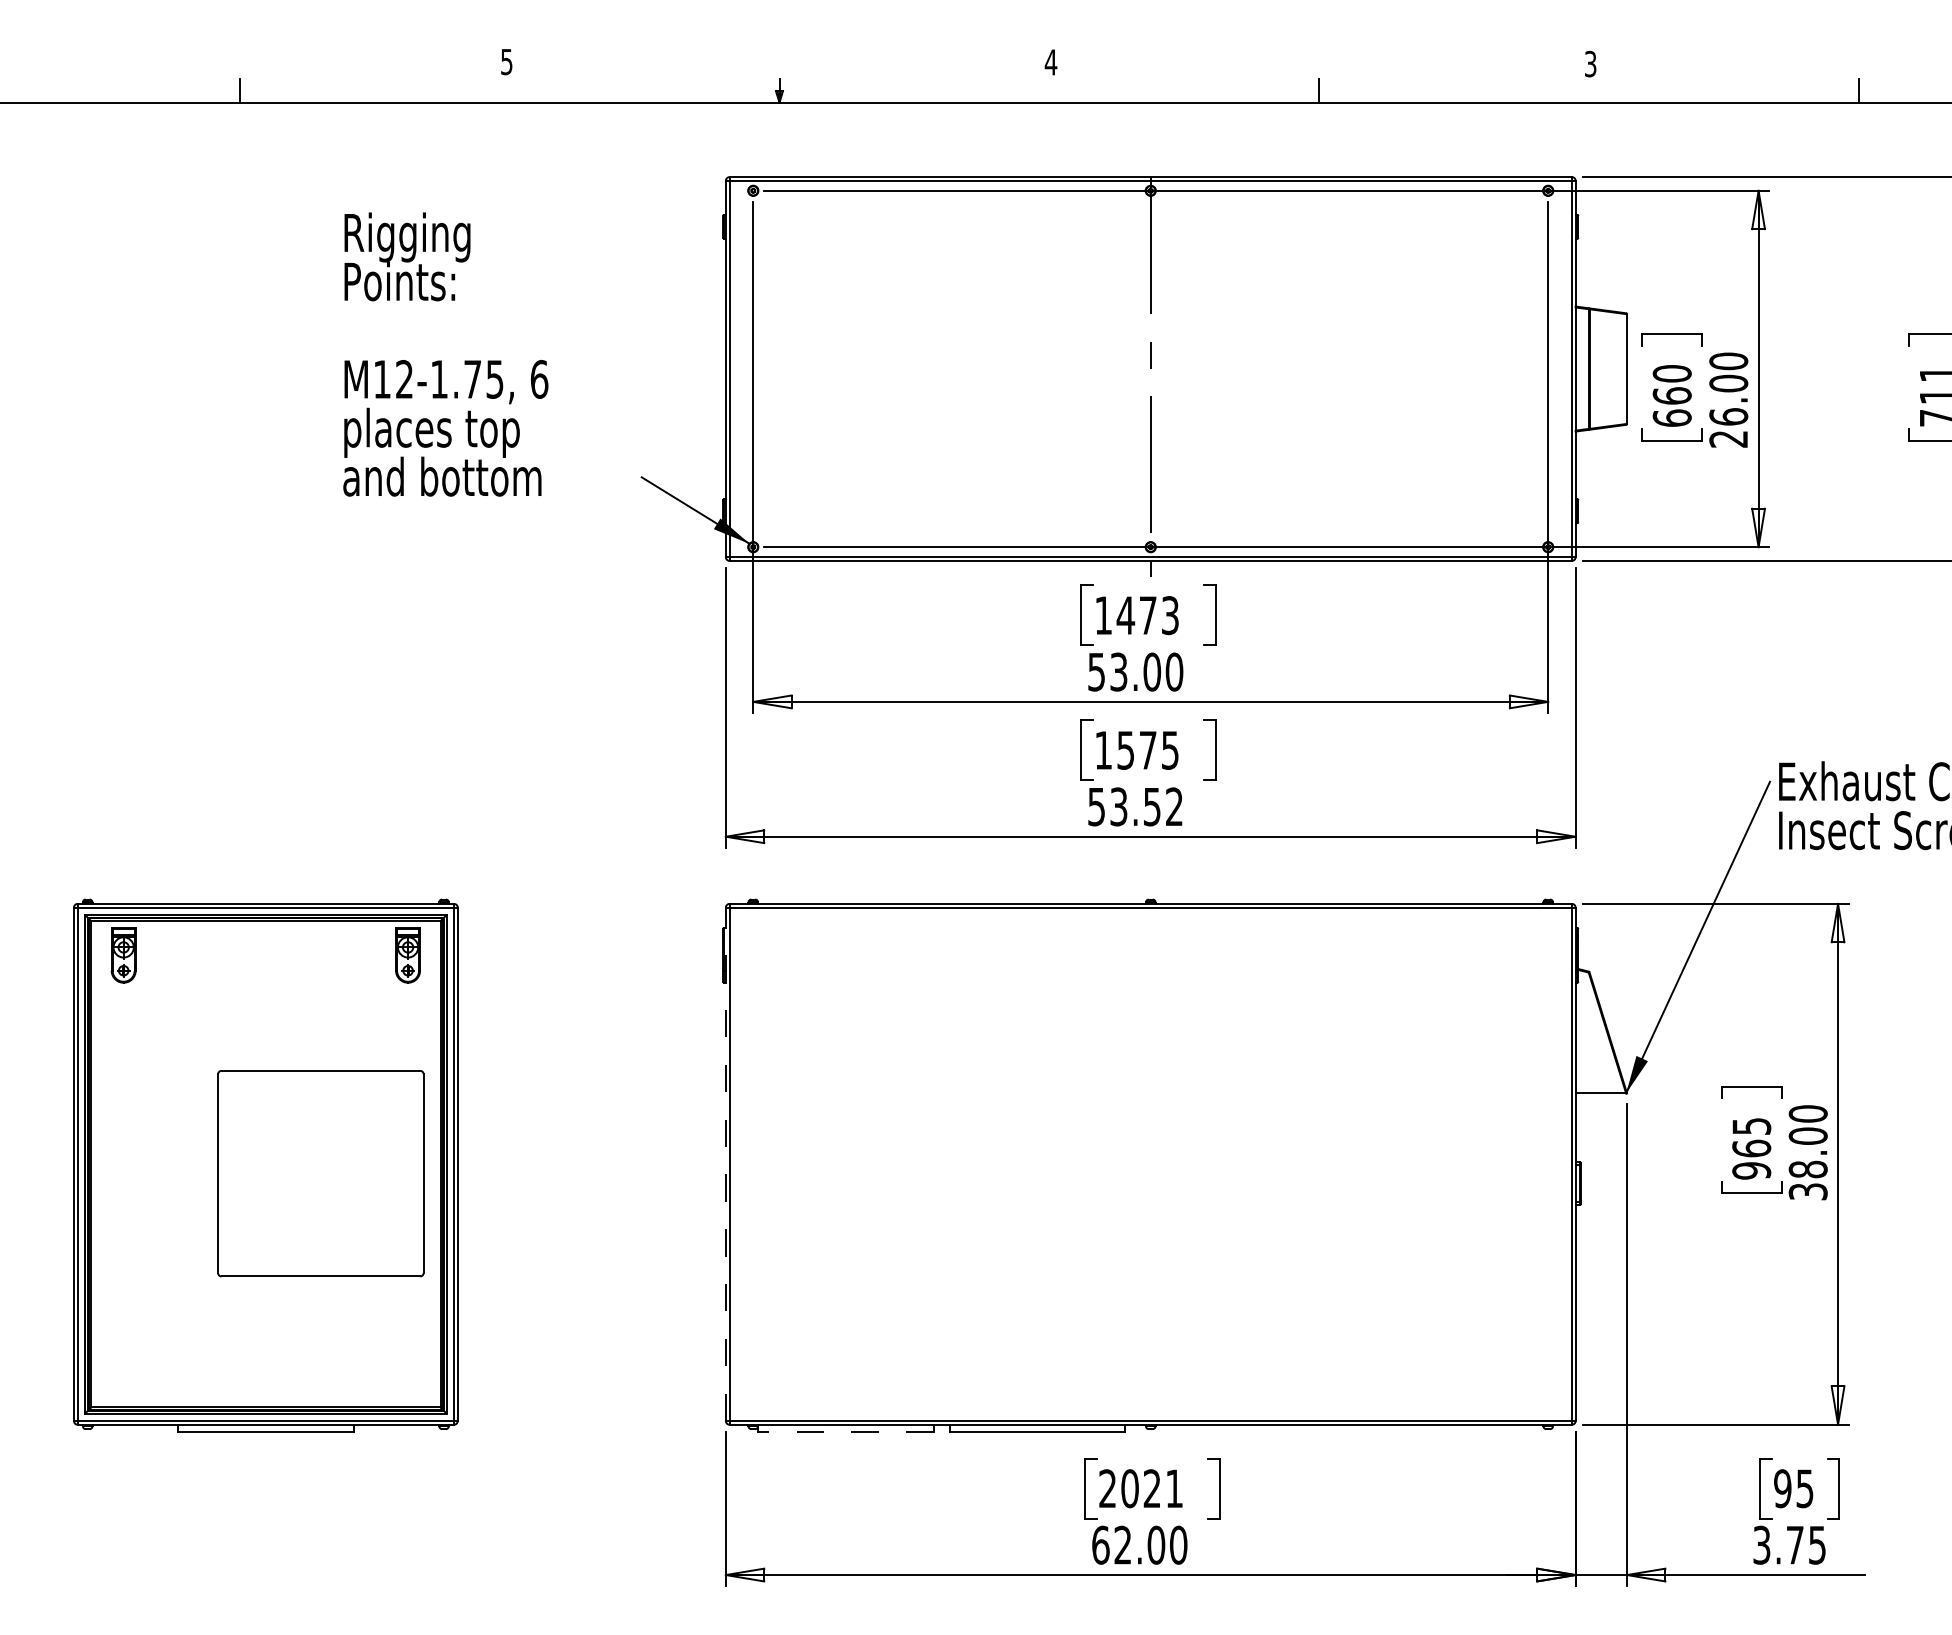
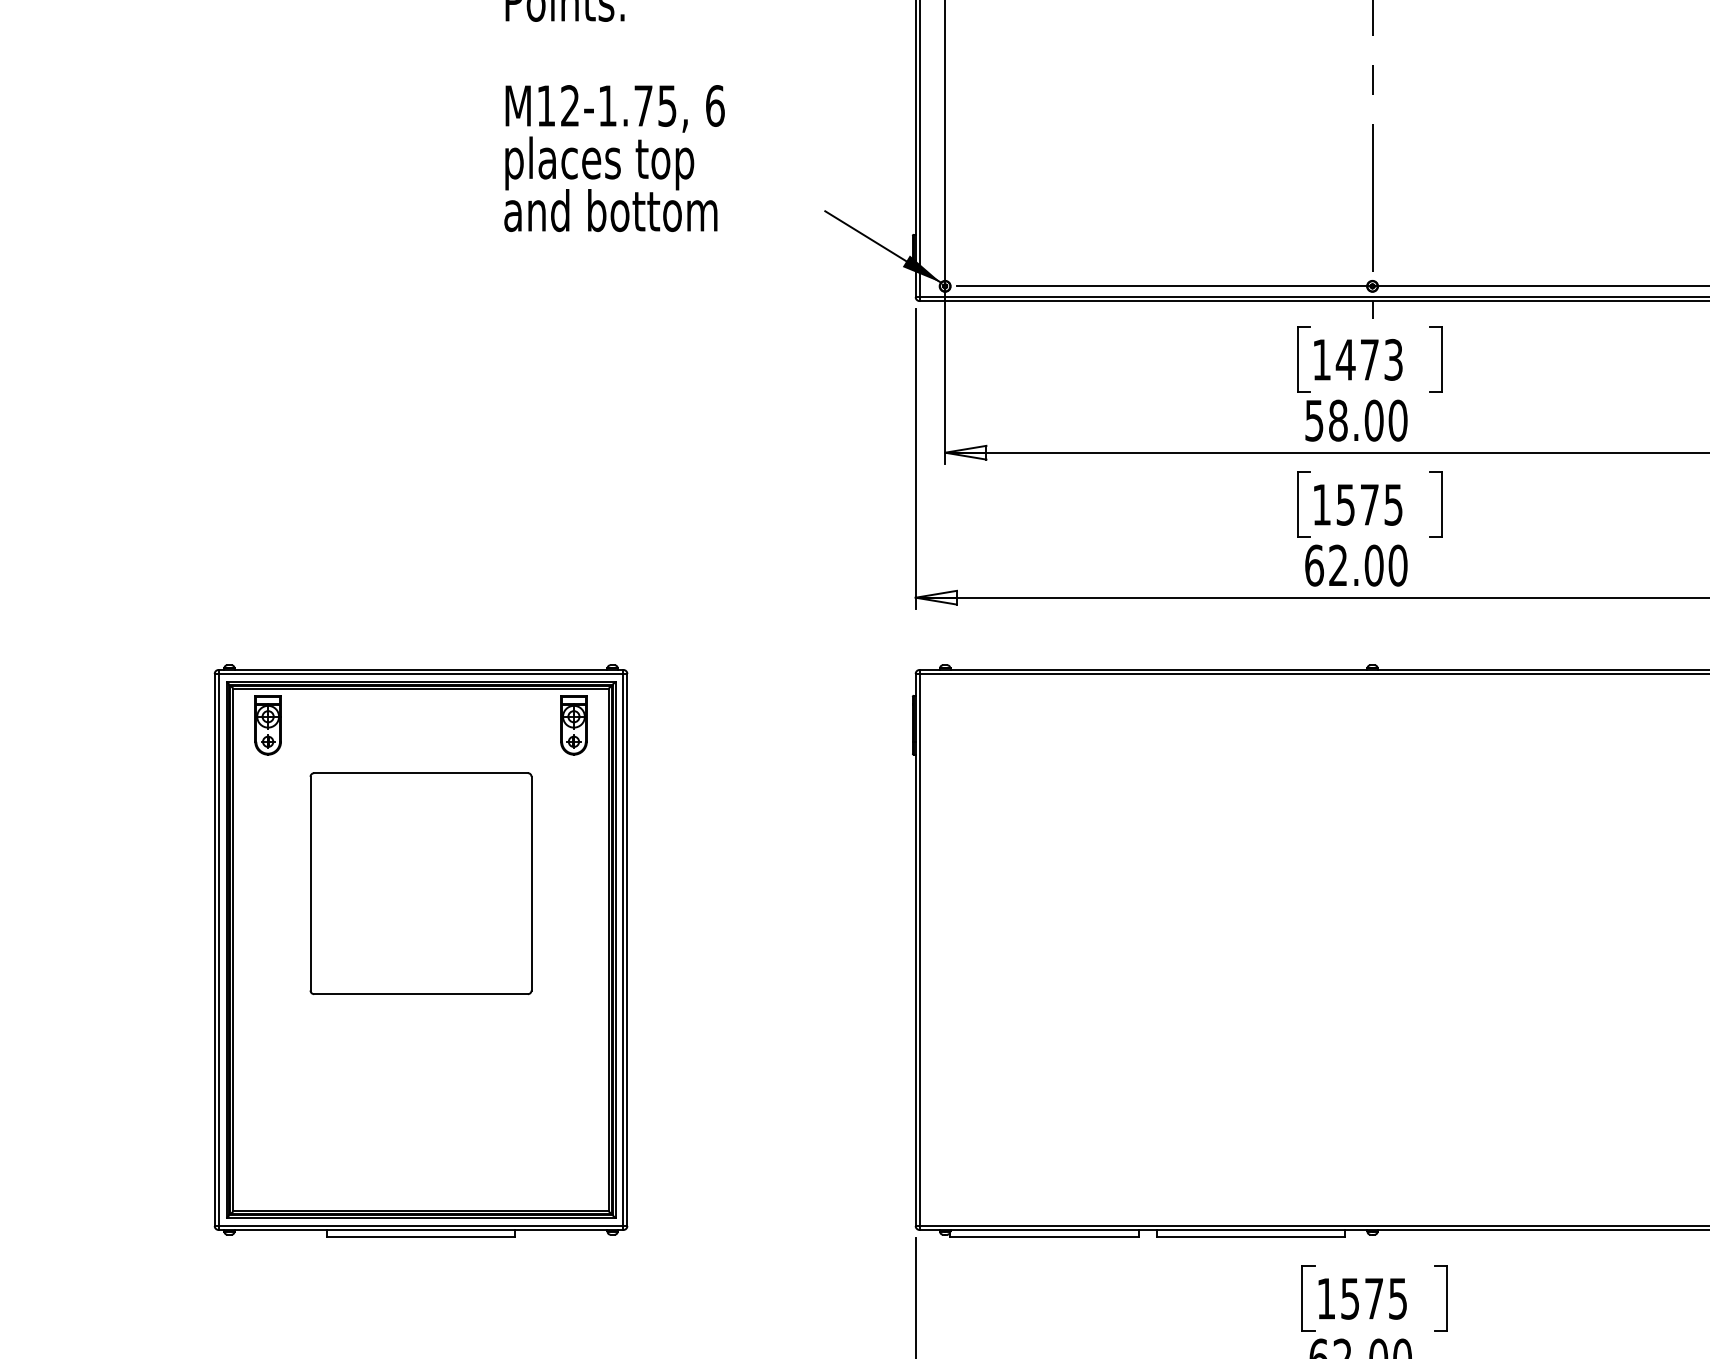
text: (1118, 671) -> (1337, 420), 53.00 -> 58.00
text: (1135, 806) -> (1356, 565), 53.52 -> 62.00
line: (725, 1164) -> (915, 950), dashed -> solid
part: (320, 1173) -> (420, 883), moved
line: (845, 1431) -> (1044, 1237), dashed -> solid
text: (1140, 1488) -> (1361, 1298), 2021 -> 1575

